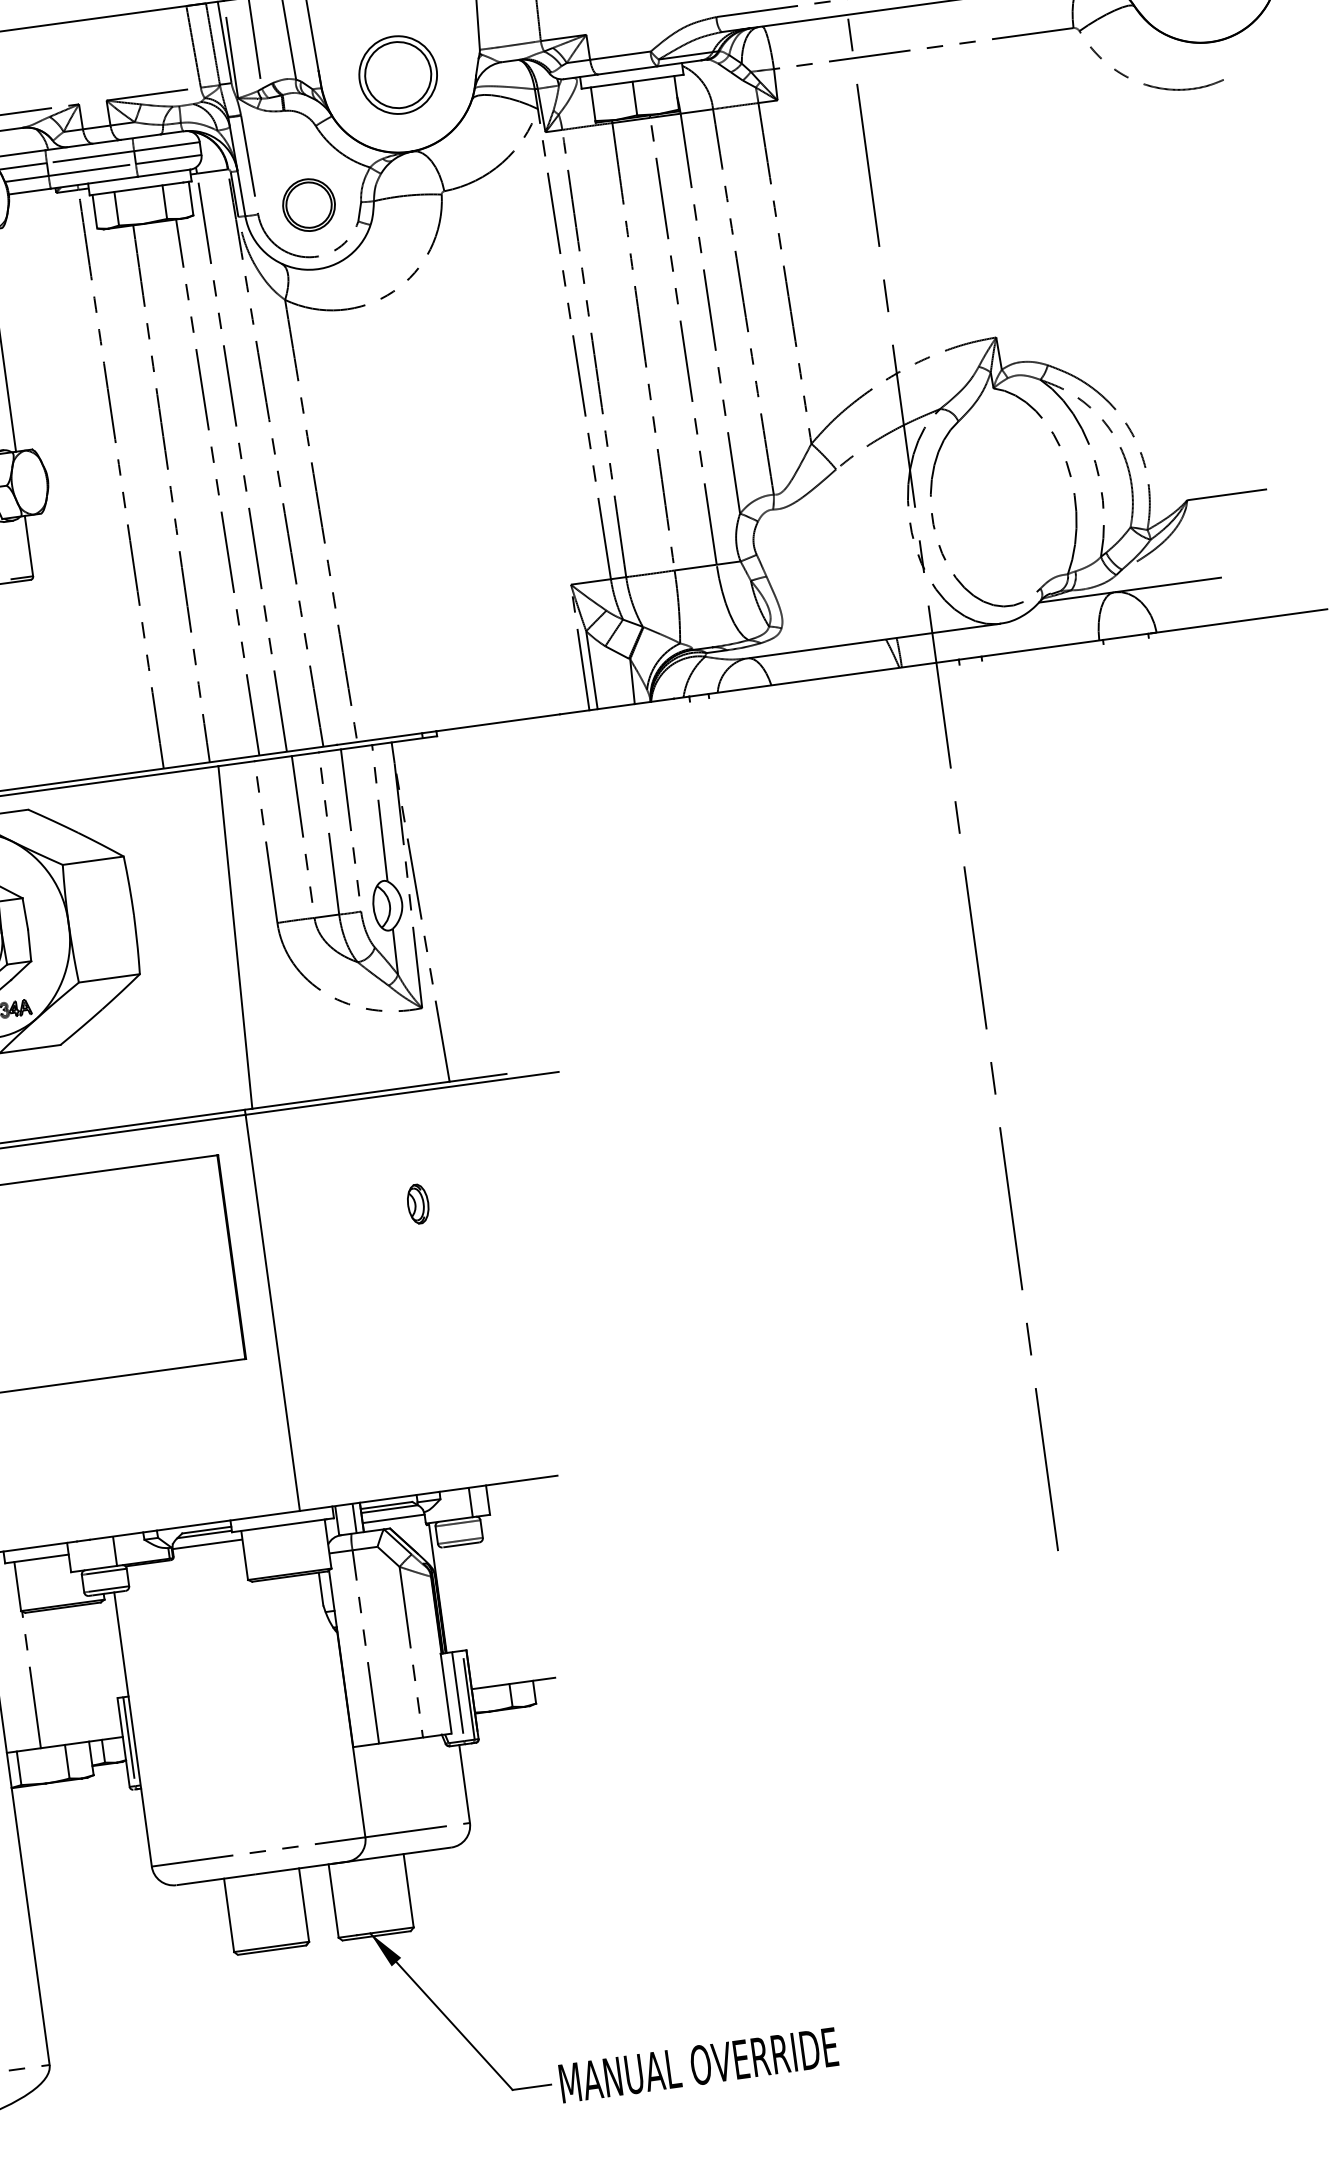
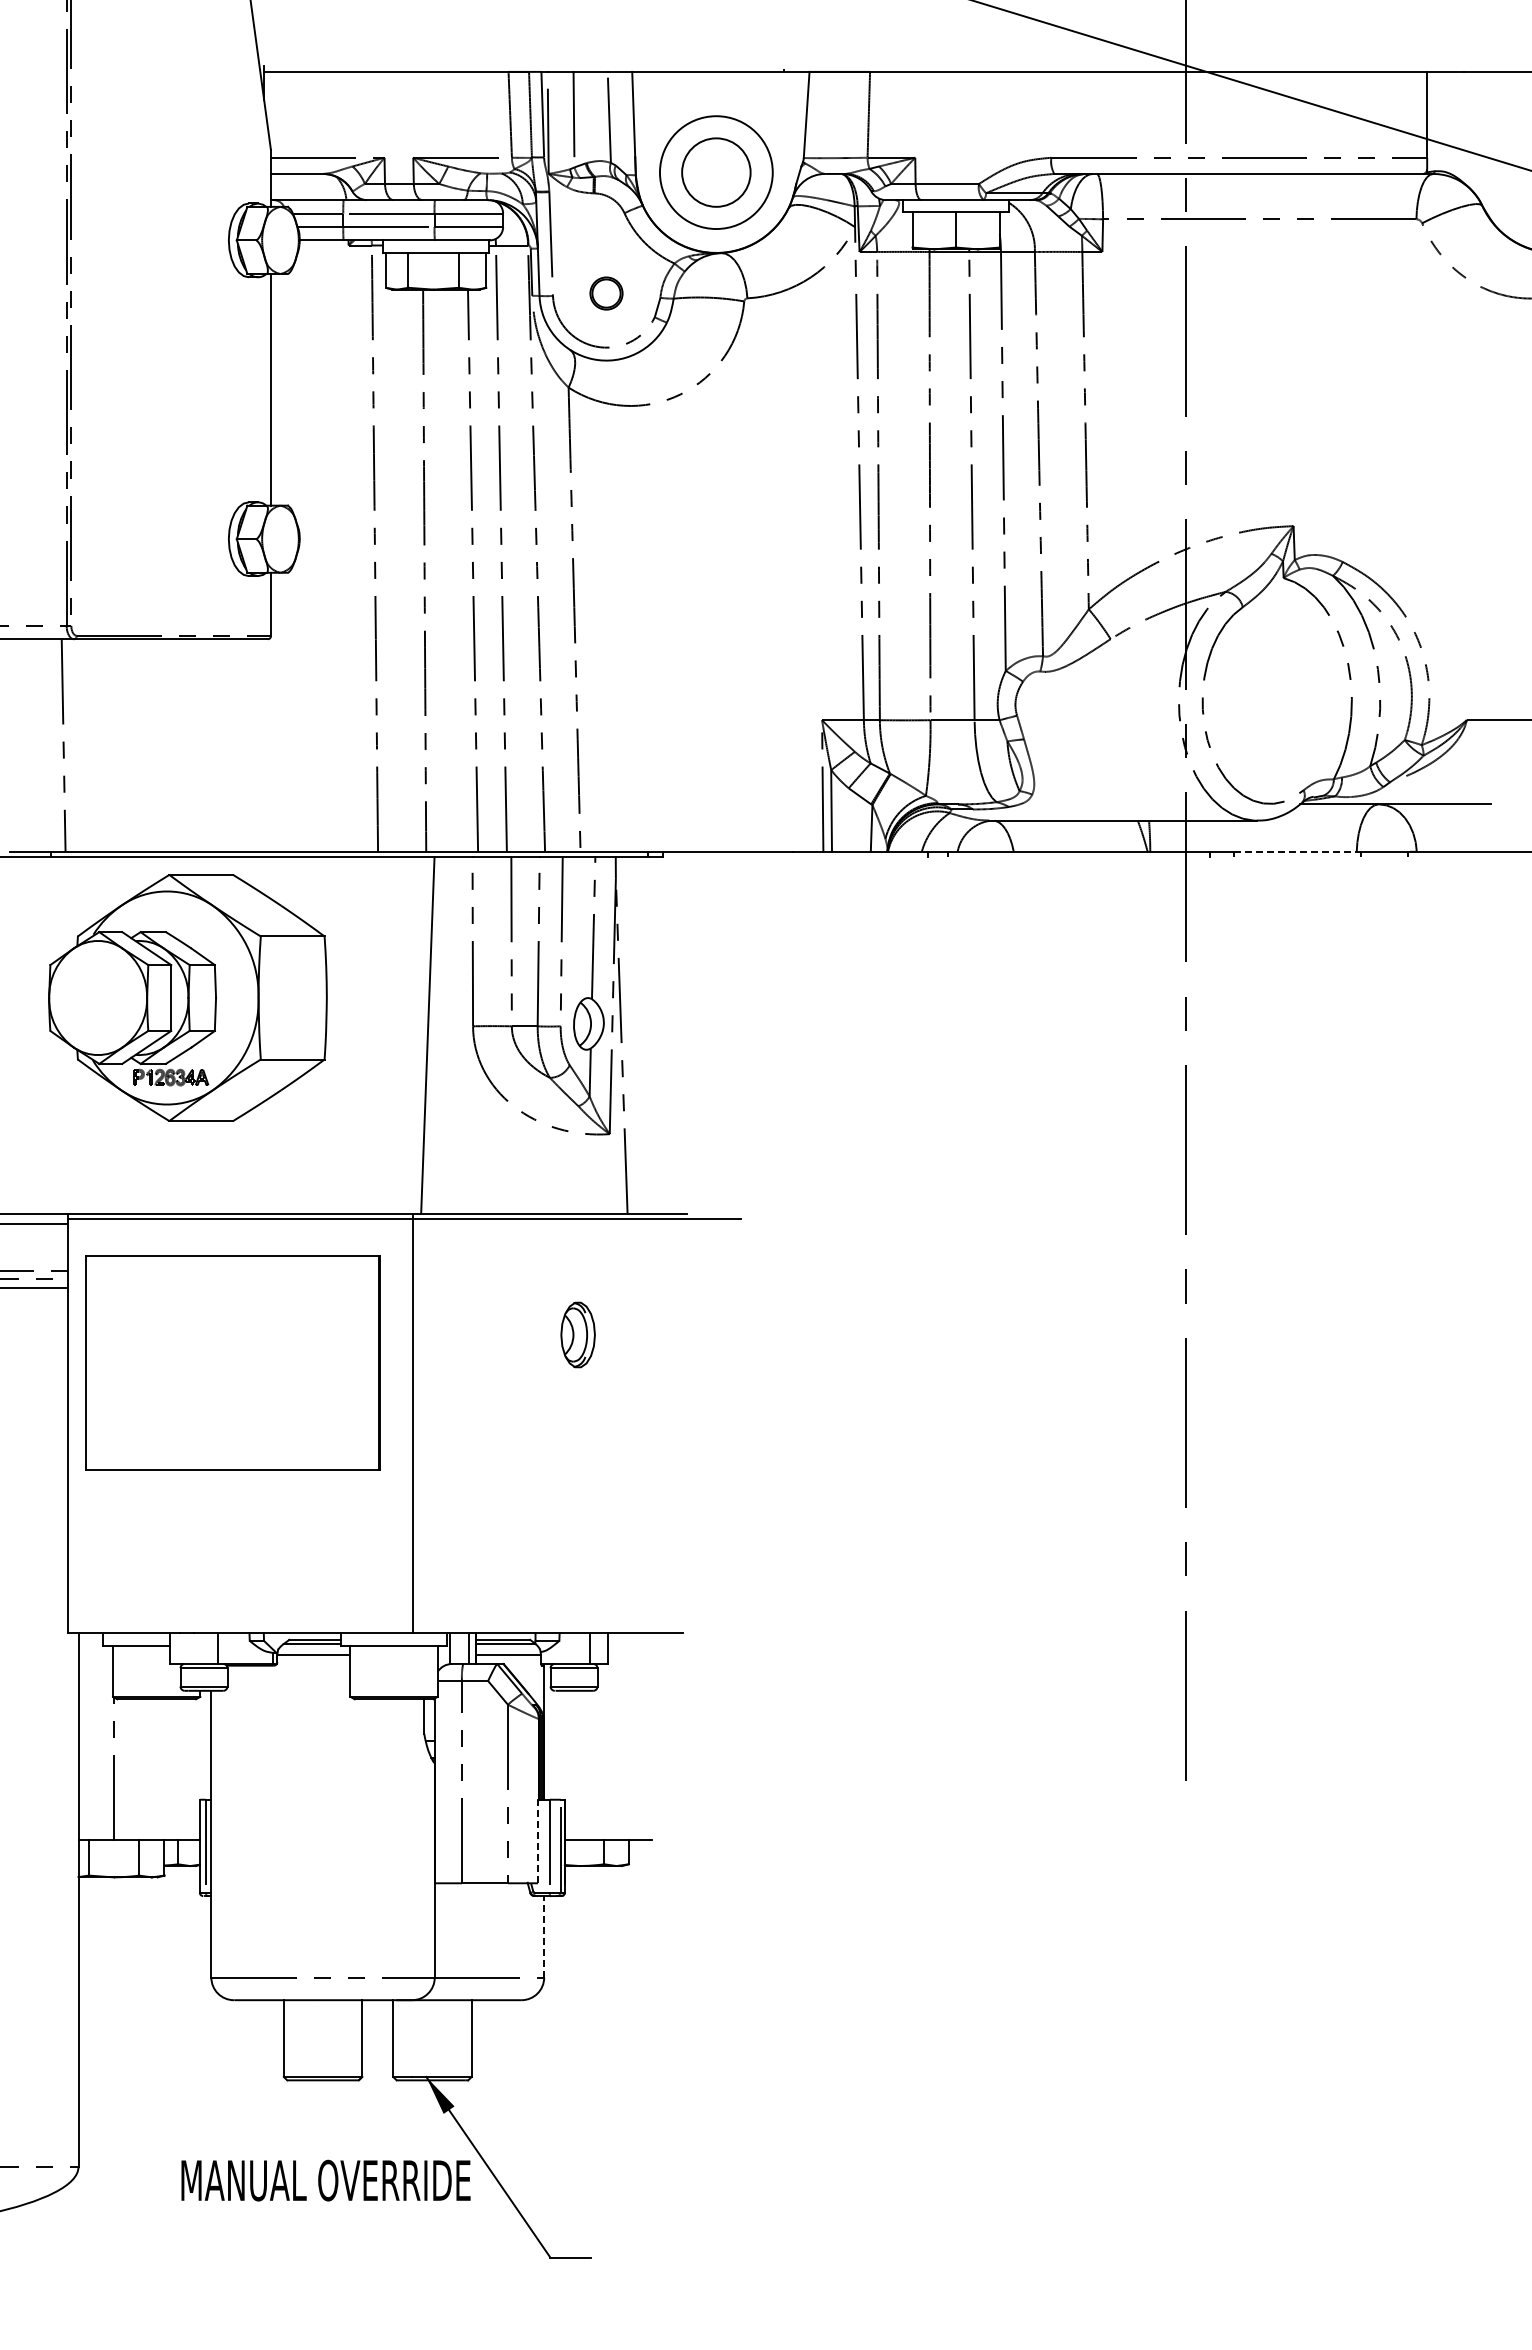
circle: (398, 74) -> (716, 172), size x1.4
part: (309, 205) -> (606, 293), size x0.6
line: (1042, 647) -> (1297, 851), solid -> dashed
part: (417, 1203) -> (577, 1334), size x1.6
line: (445, 1693) -> (537, 1841), solid -> dashed
line: (464, 1783) -> (544, 1936), solid -> dashed
text: (698, 2065) -> (325, 2180), moved

